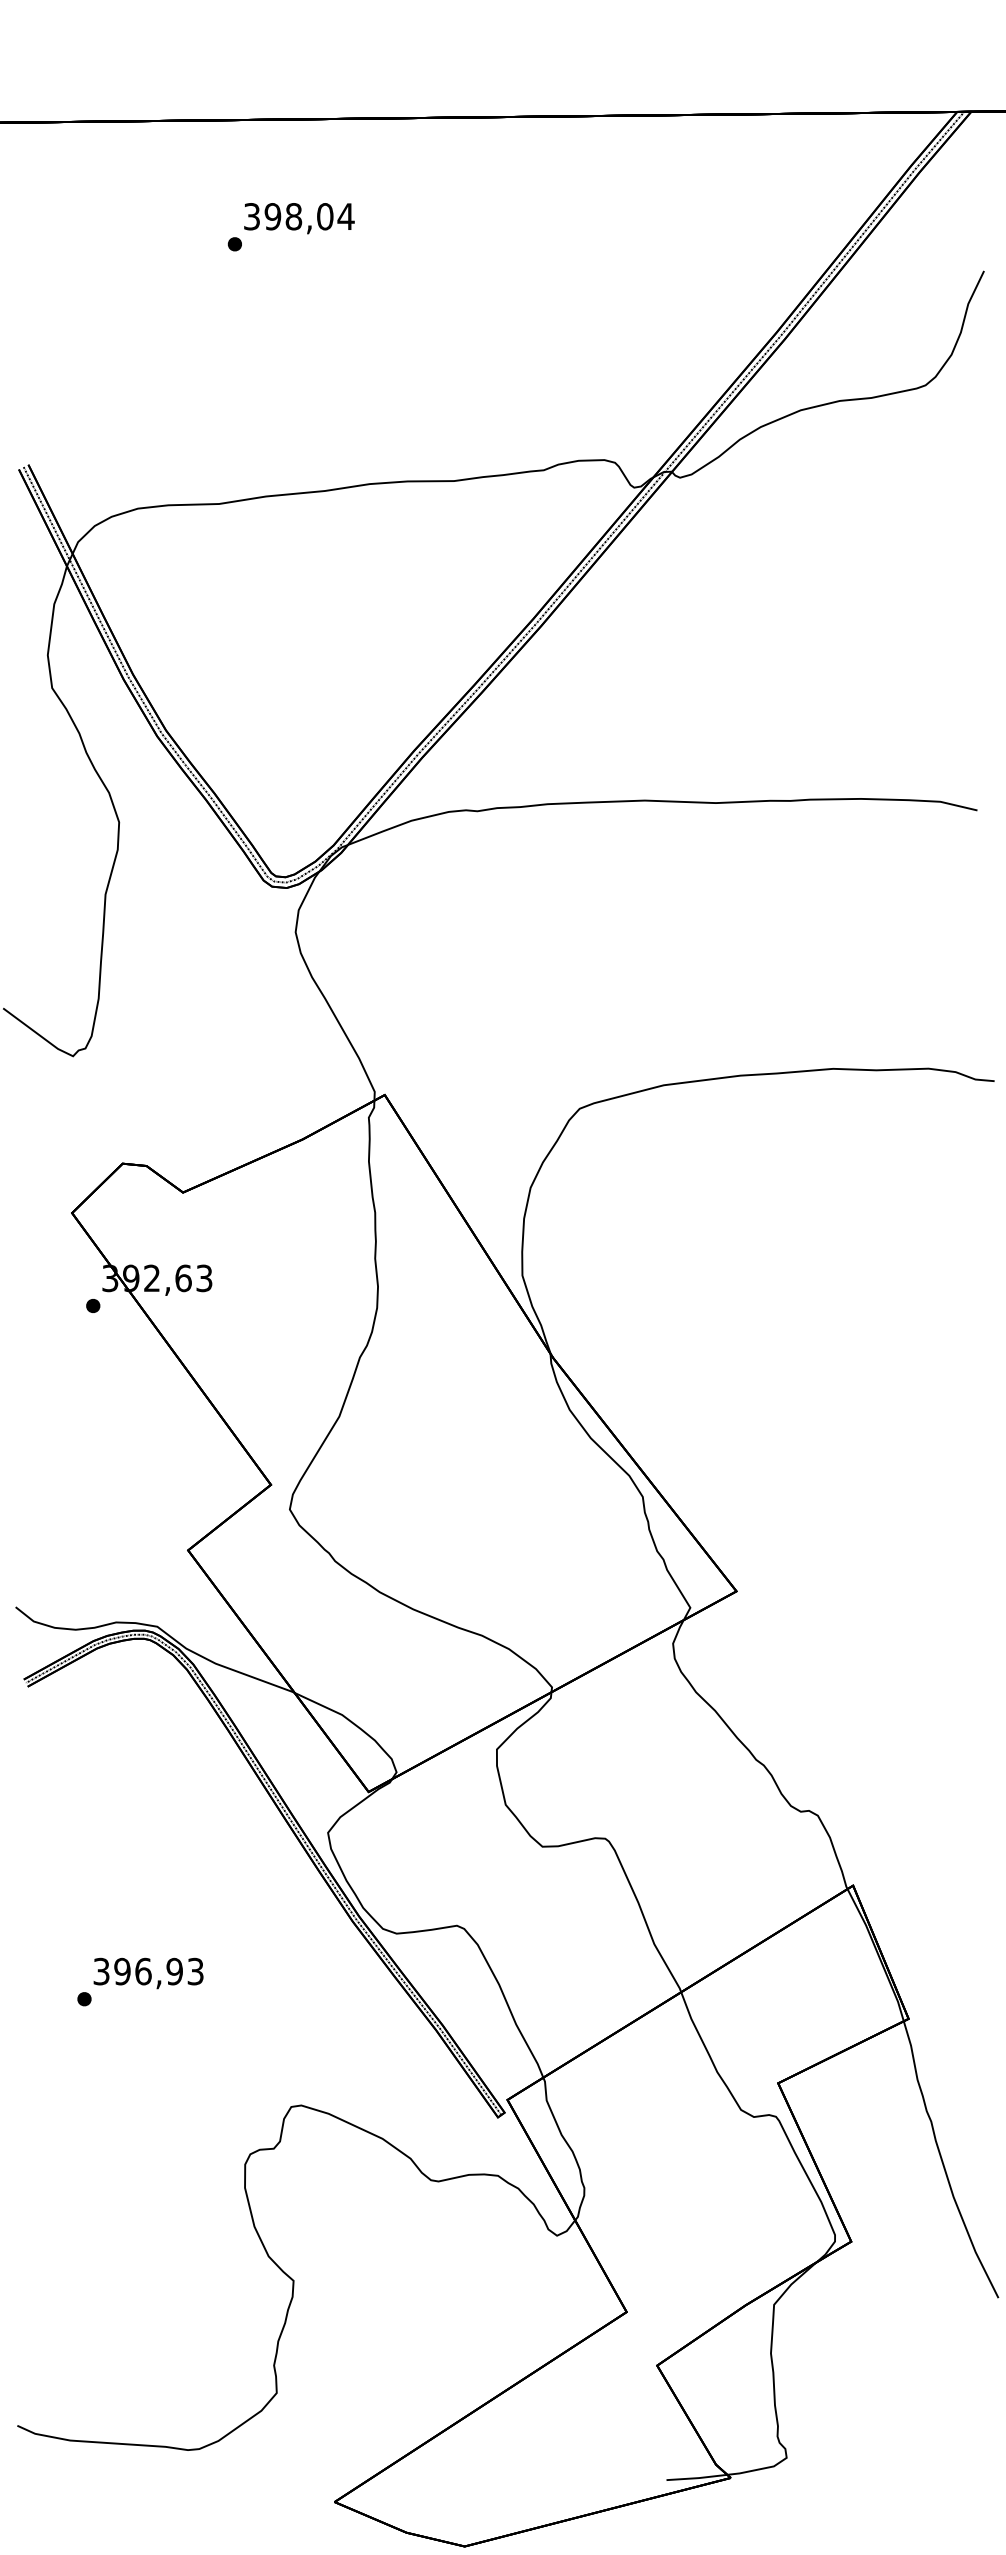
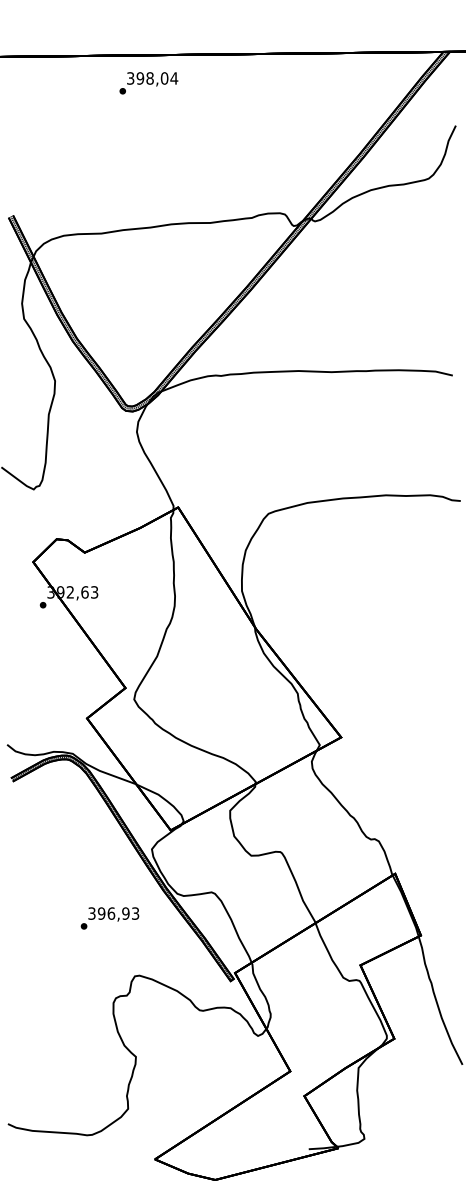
text: (290, 227) -> (148, 83), moved
text: (139, 1982) -> (109, 918), moved

